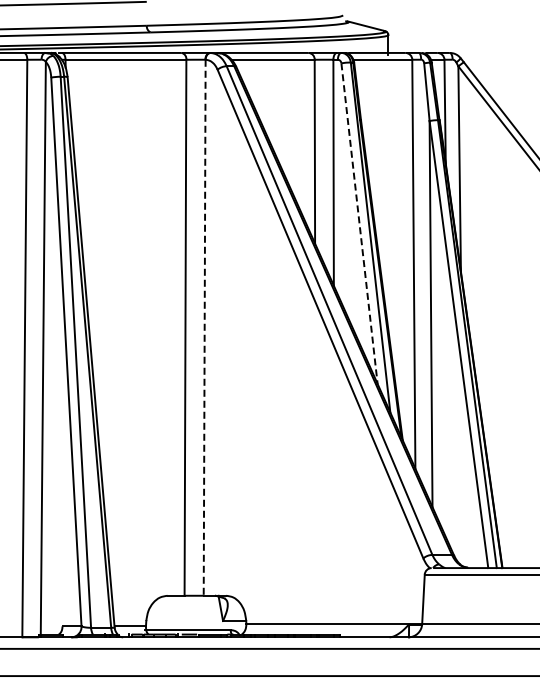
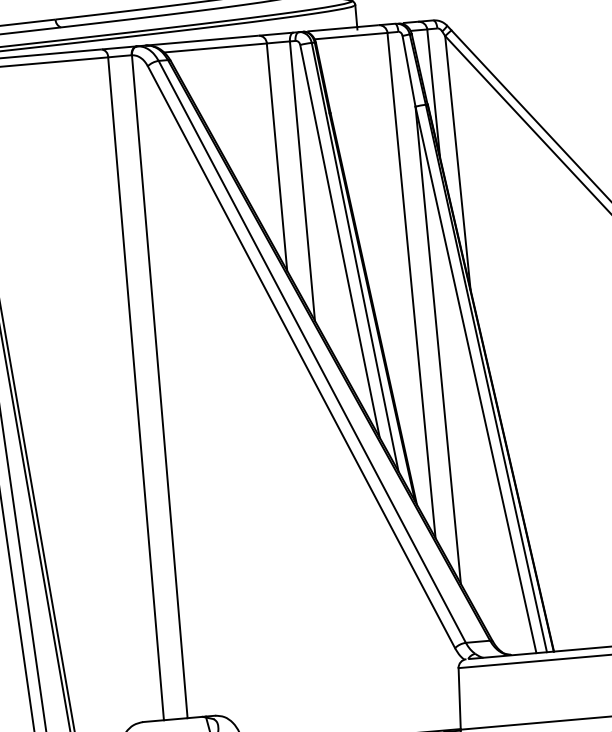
line: (359, 224) -> (340, 242), dashed -> solid
line: (204, 327) -> (159, 386), dashed -> solid

